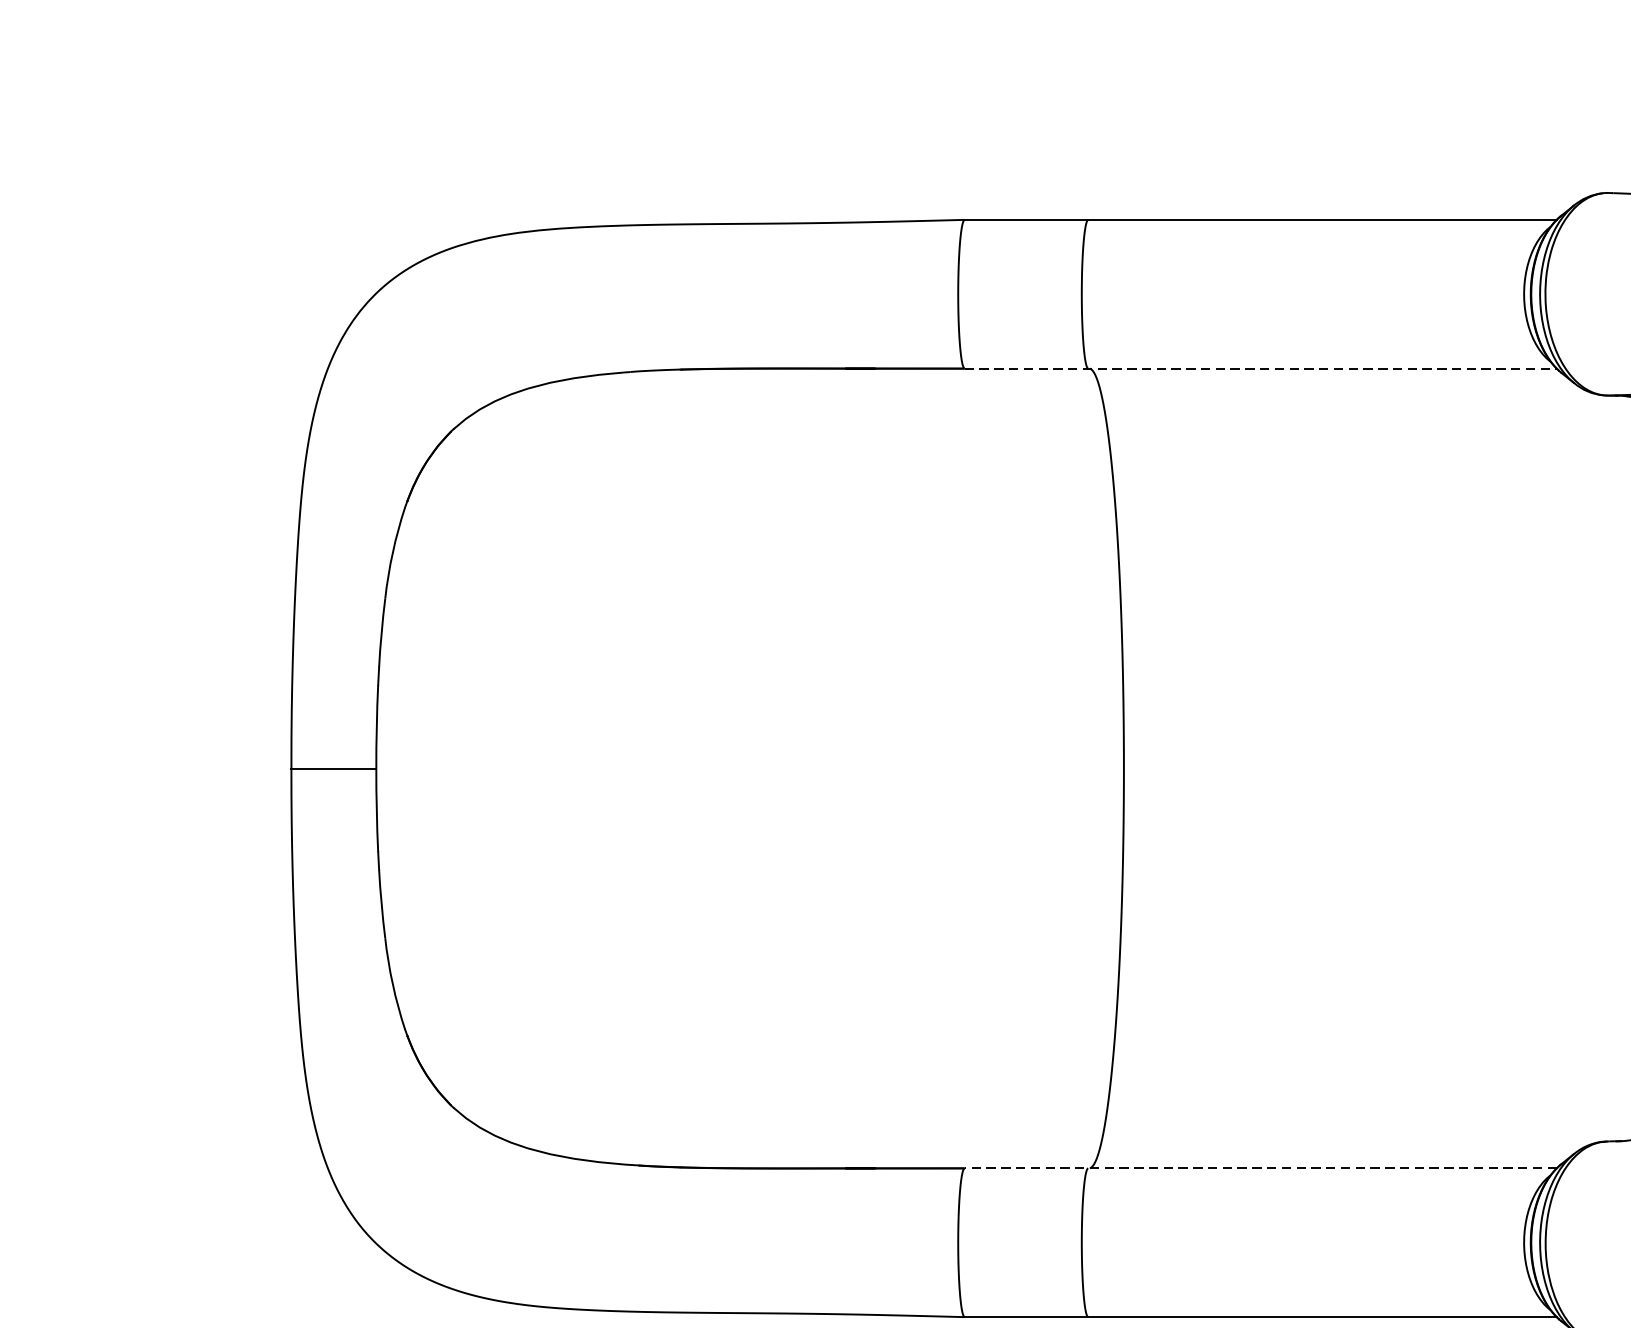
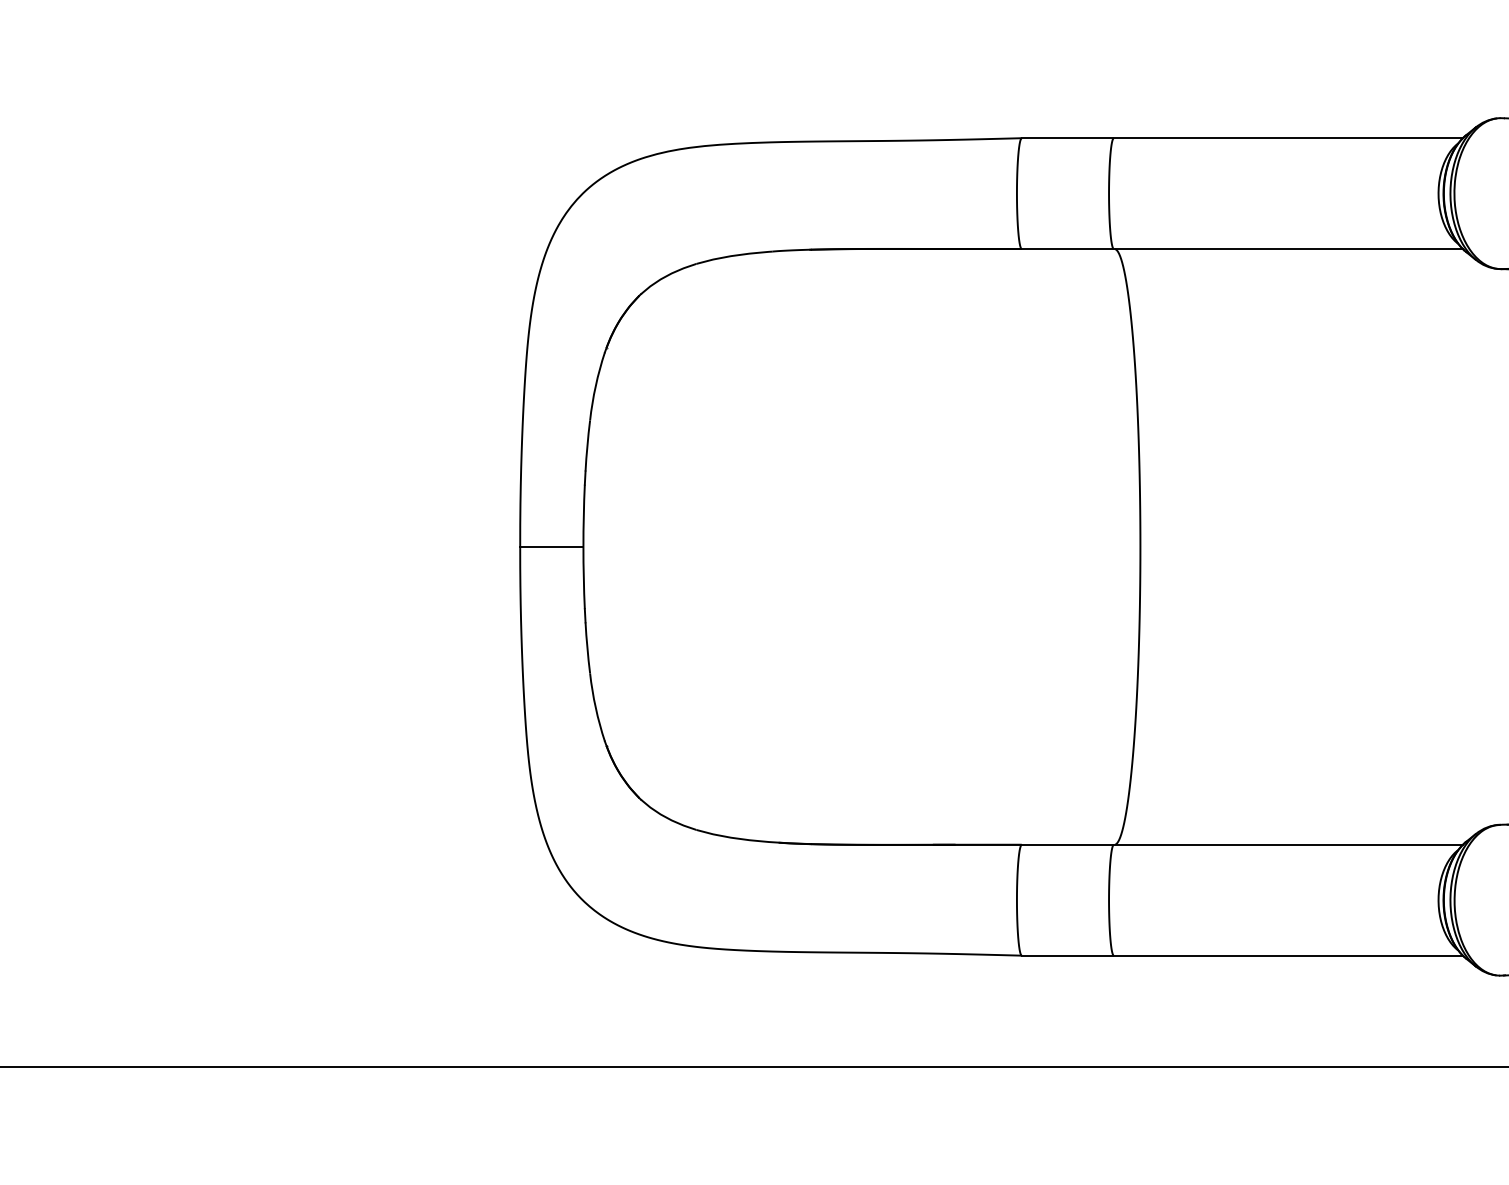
line: (1260, 369) -> (1242, 249), dashed -> solid
line: (1260, 1167) -> (1242, 844), dashed -> solid

